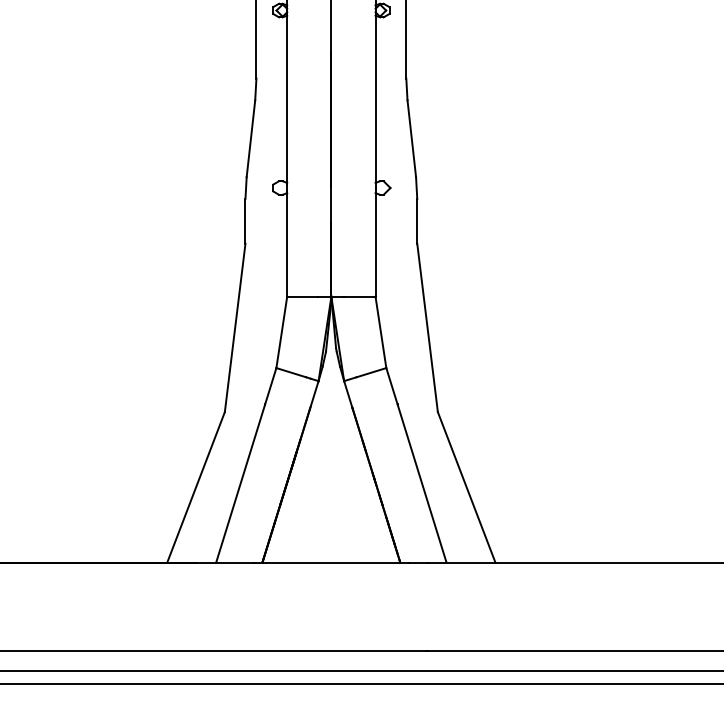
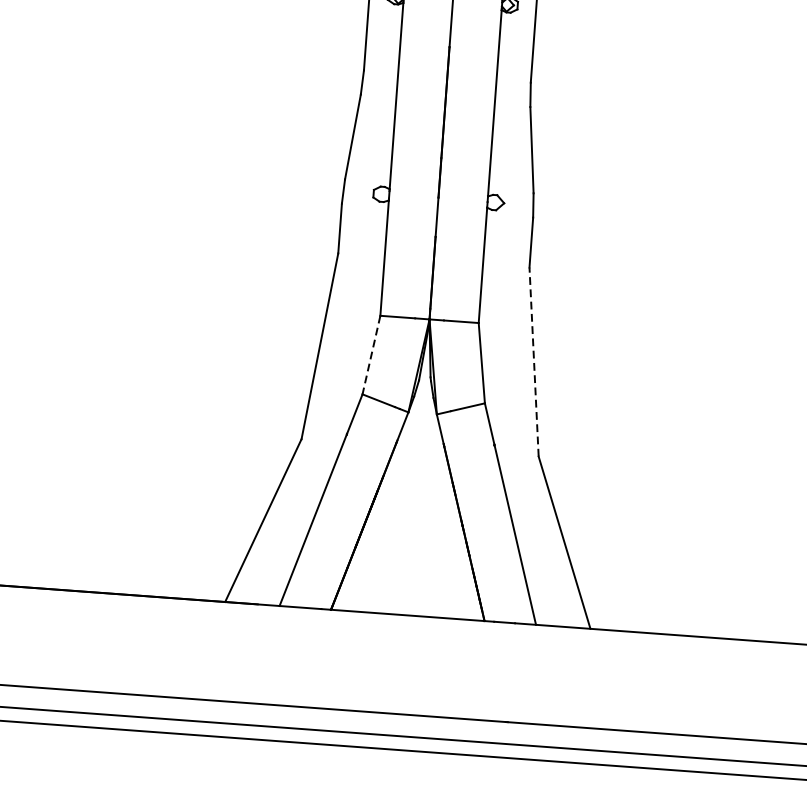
line: (427, 327) -> (534, 361), solid -> dashed
line: (281, 332) -> (371, 355), solid -> dashed

